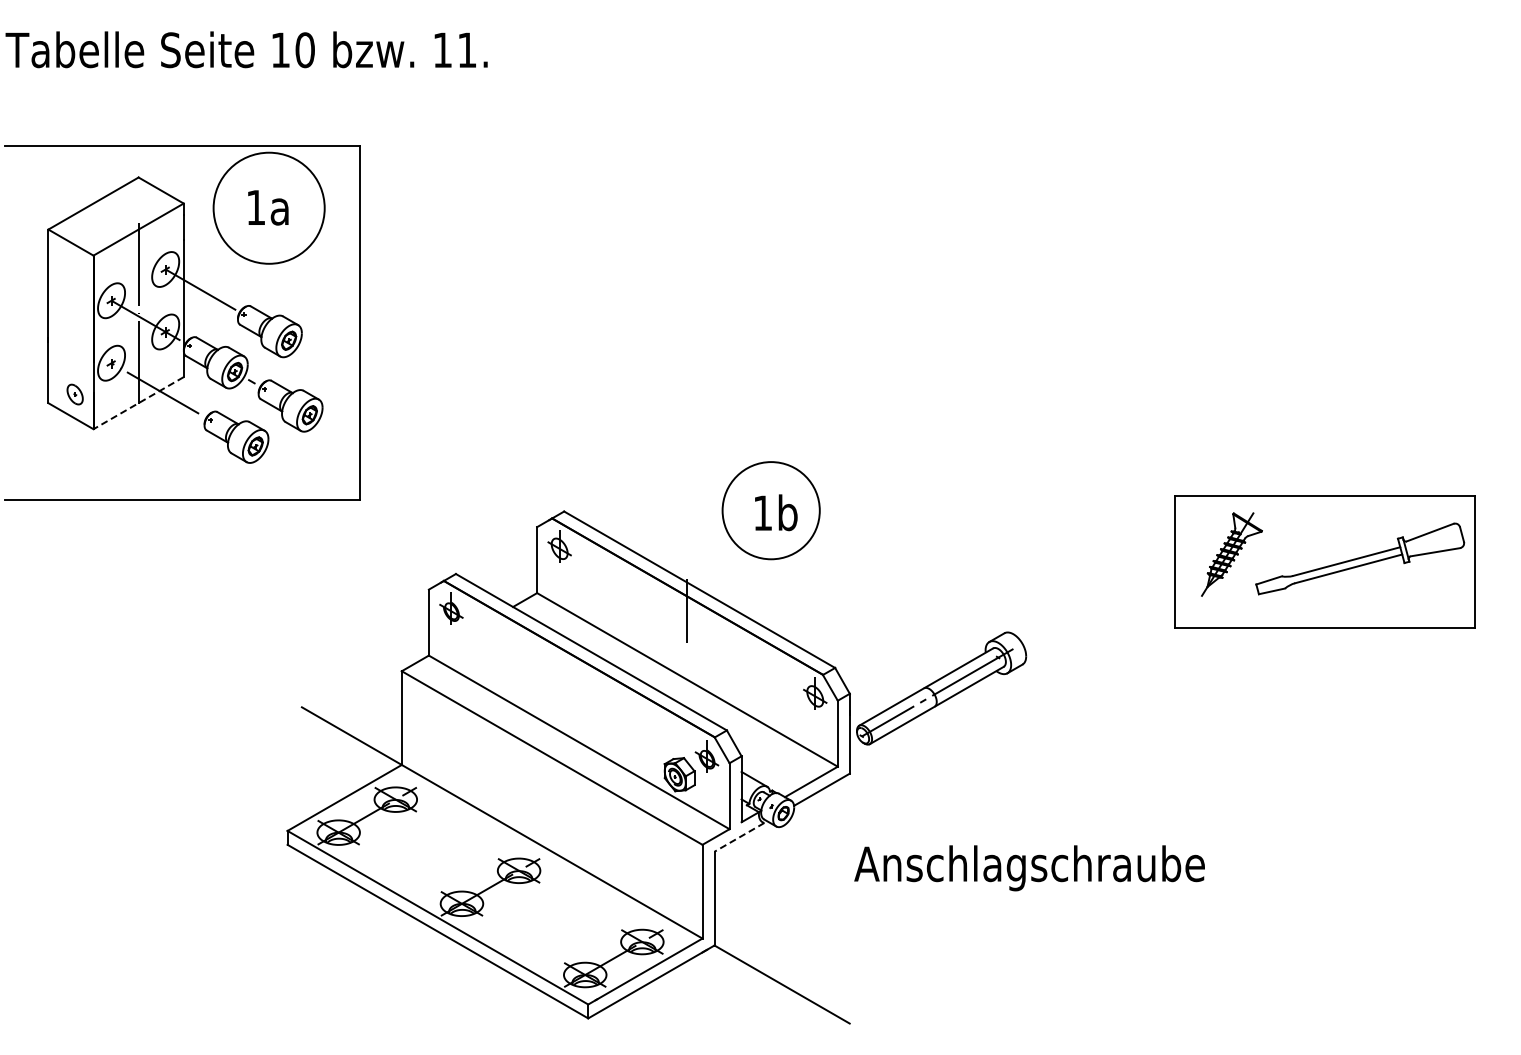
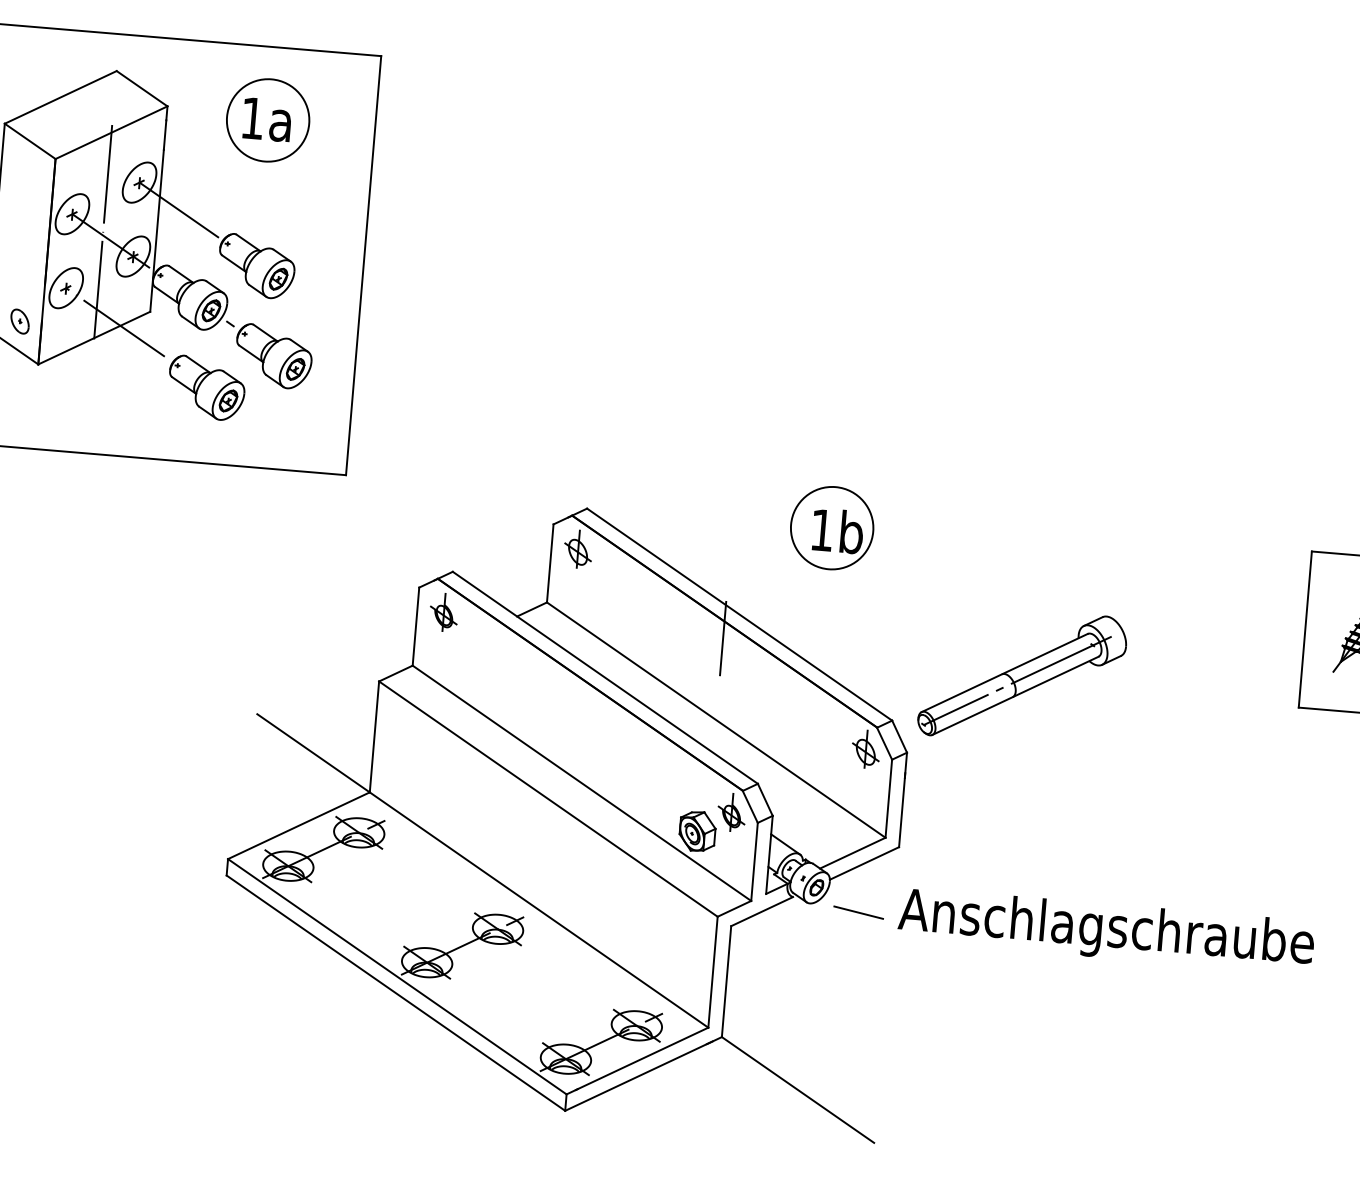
circle: (268, 207) -> (267, 119), size x0.62
line: (138, 403) -> (94, 338), dashed -> solid
circle: (770, 510) -> (831, 527), size x0.71
part: (941, 688) -> (1022, 676), moved
line: (820, 830) -> (858, 911), added
line: (739, 837) -> (762, 911), dashed -> solid
text: (1029, 868) -> (1106, 931), moved

